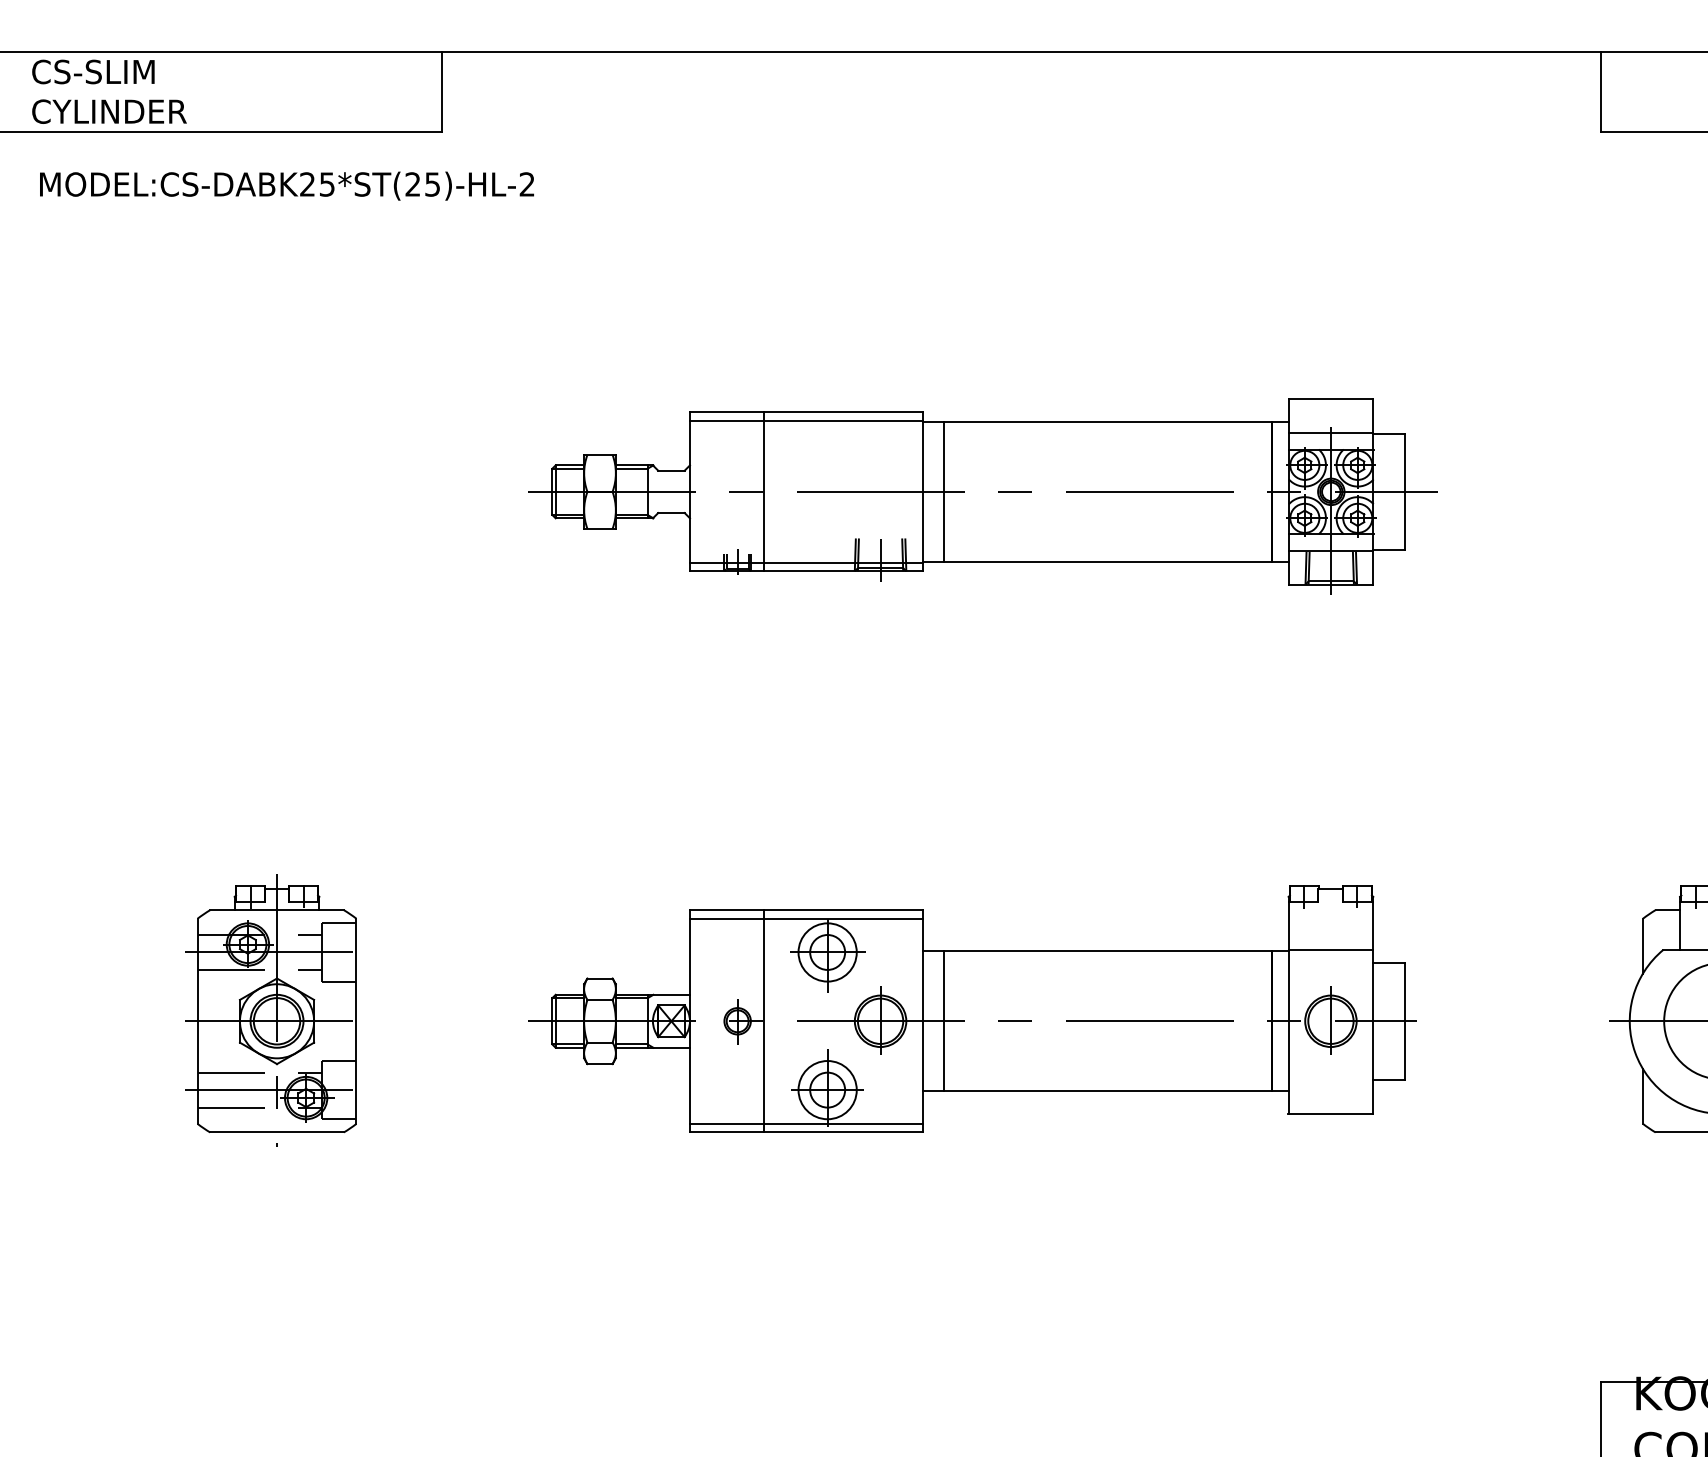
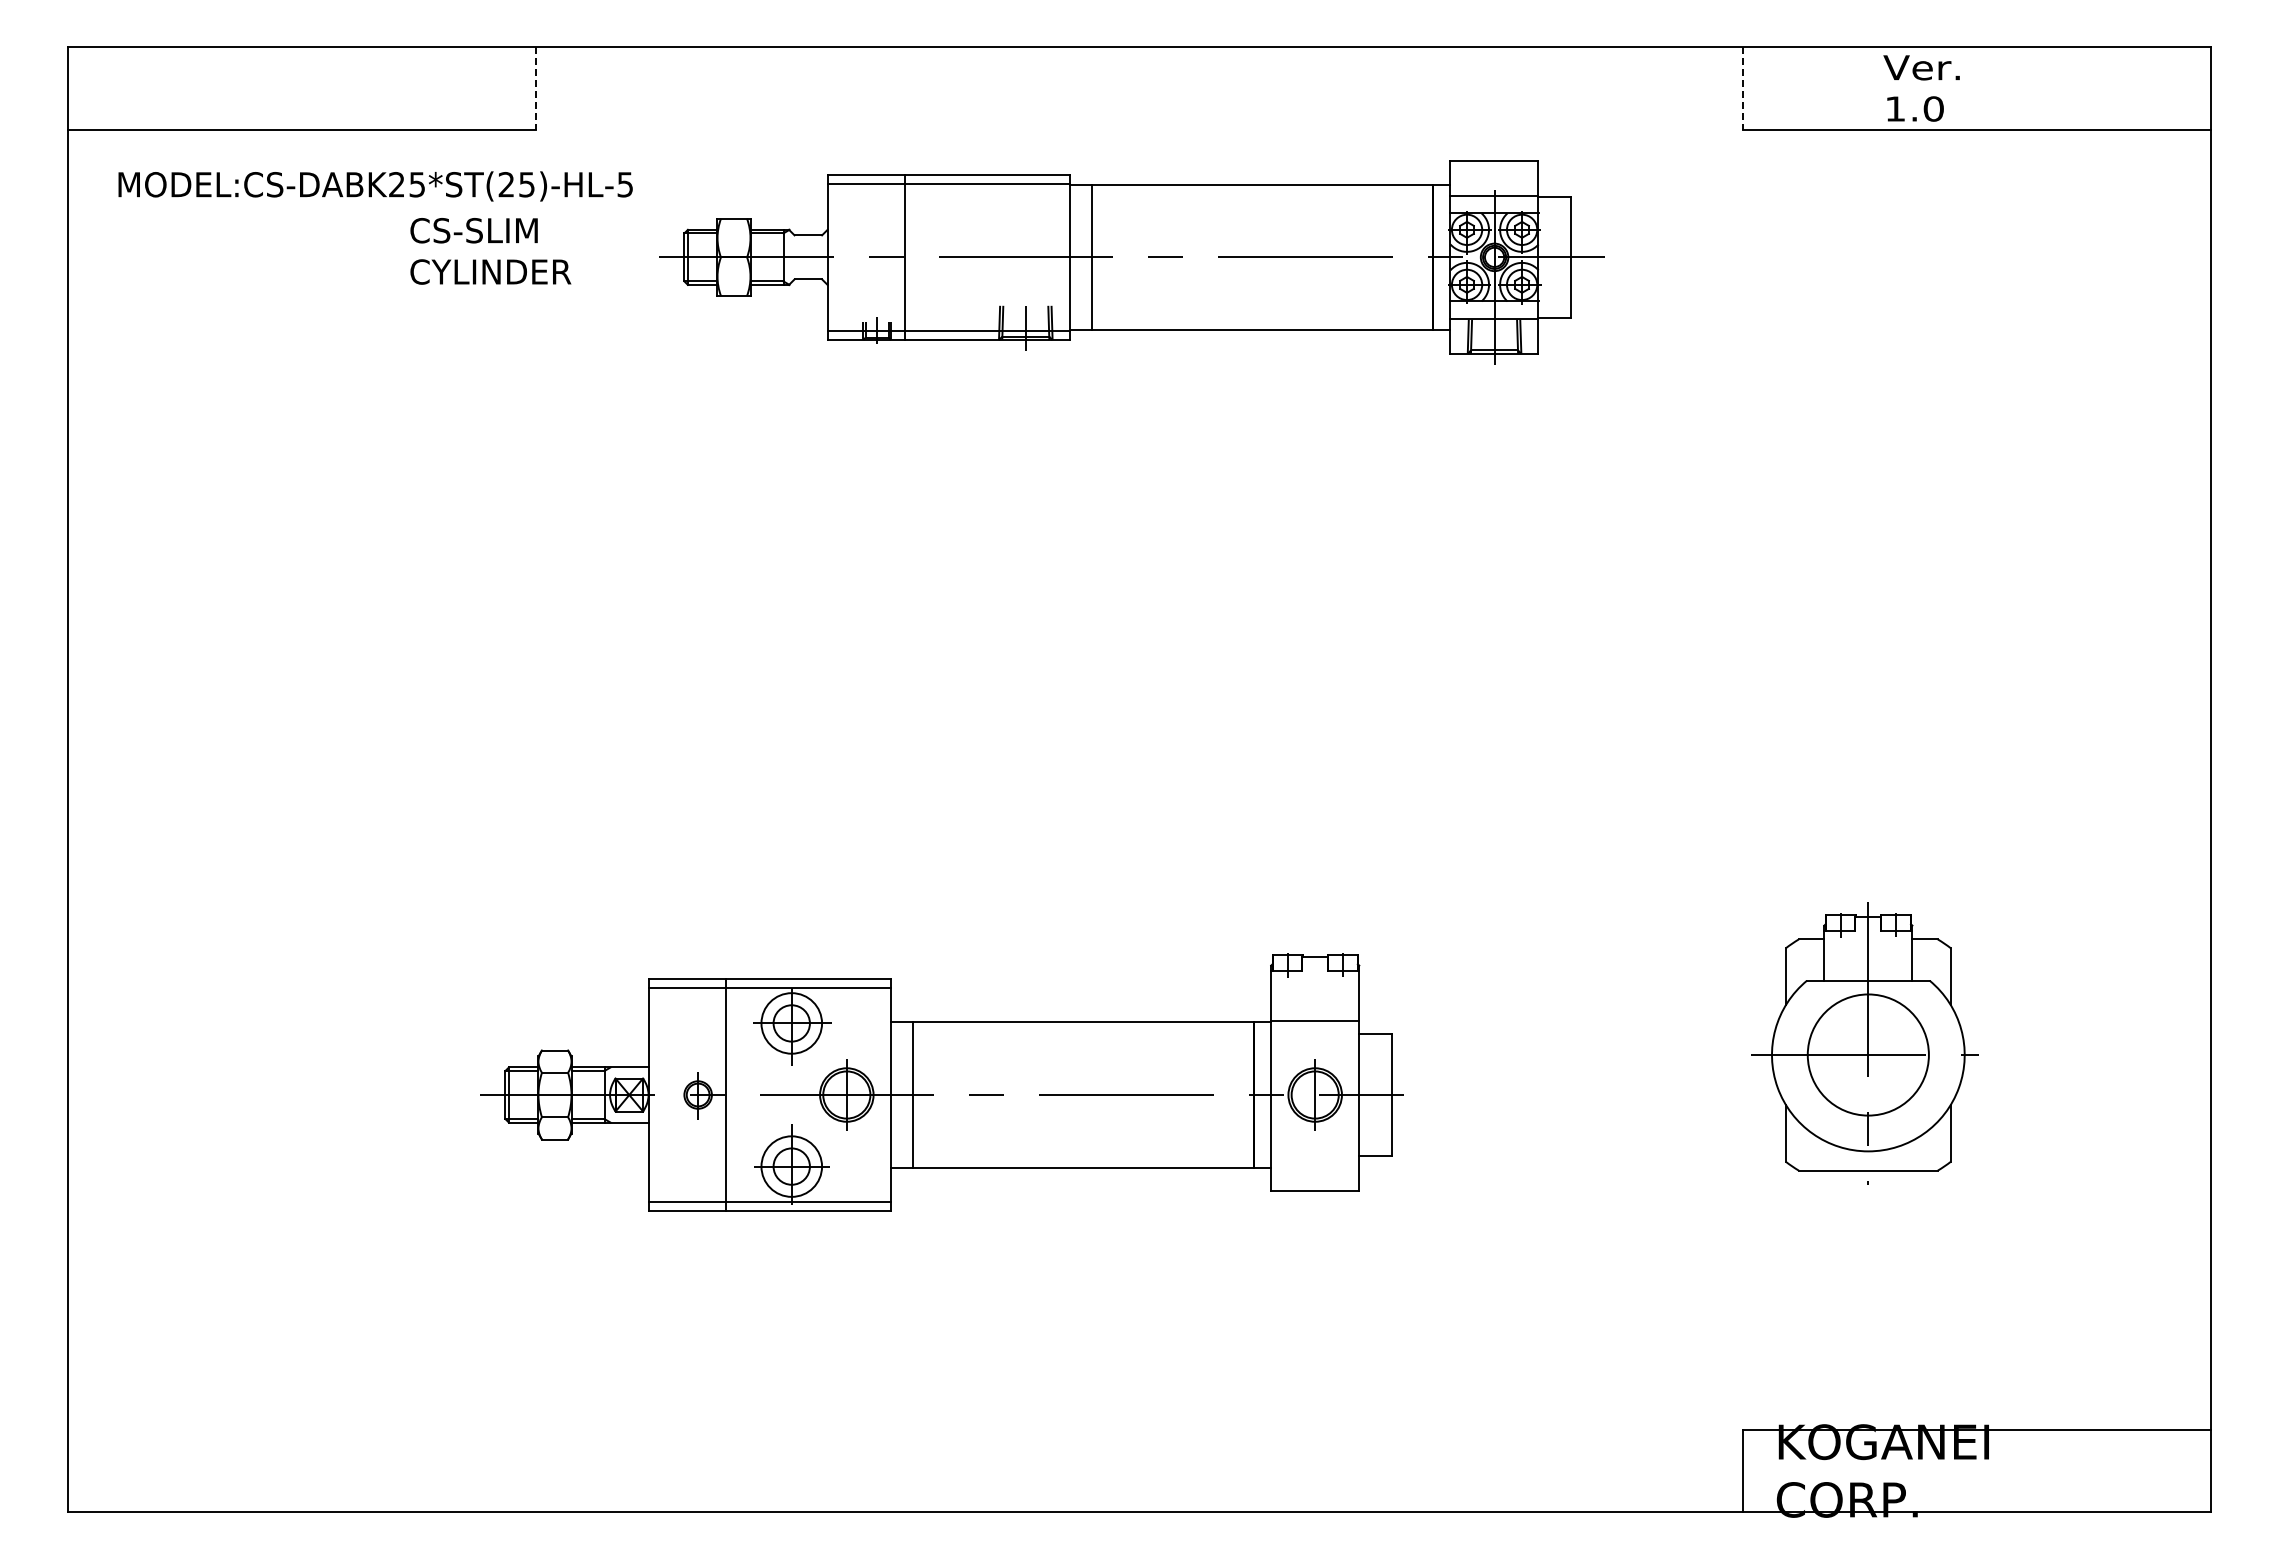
text: (109, 91) -> (490, 251), moved
line: (441, 91) -> (536, 88), solid -> dashed
line: (1601, 91) -> (1742, 88), solid -> dashed
text: (526, 184) -> (624, 184), MODEL:CS-DABK25*ST(25)-HL-2 -> MODEL:CS-DABK25*ST(25)-HL-5
part: (982, 496) -> (1131, 262), moved
part: (971, 1009) -> (941, 1082), moved
part: (270, 1010) -> (358, 1043), removed

